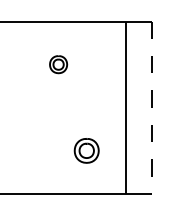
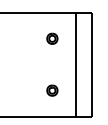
part: (58, 64) -> (52, 38), moved
line: (151, 107) -> (91, 64), dashed -> solid
part: (87, 150) -> (52, 90), size x0.71

